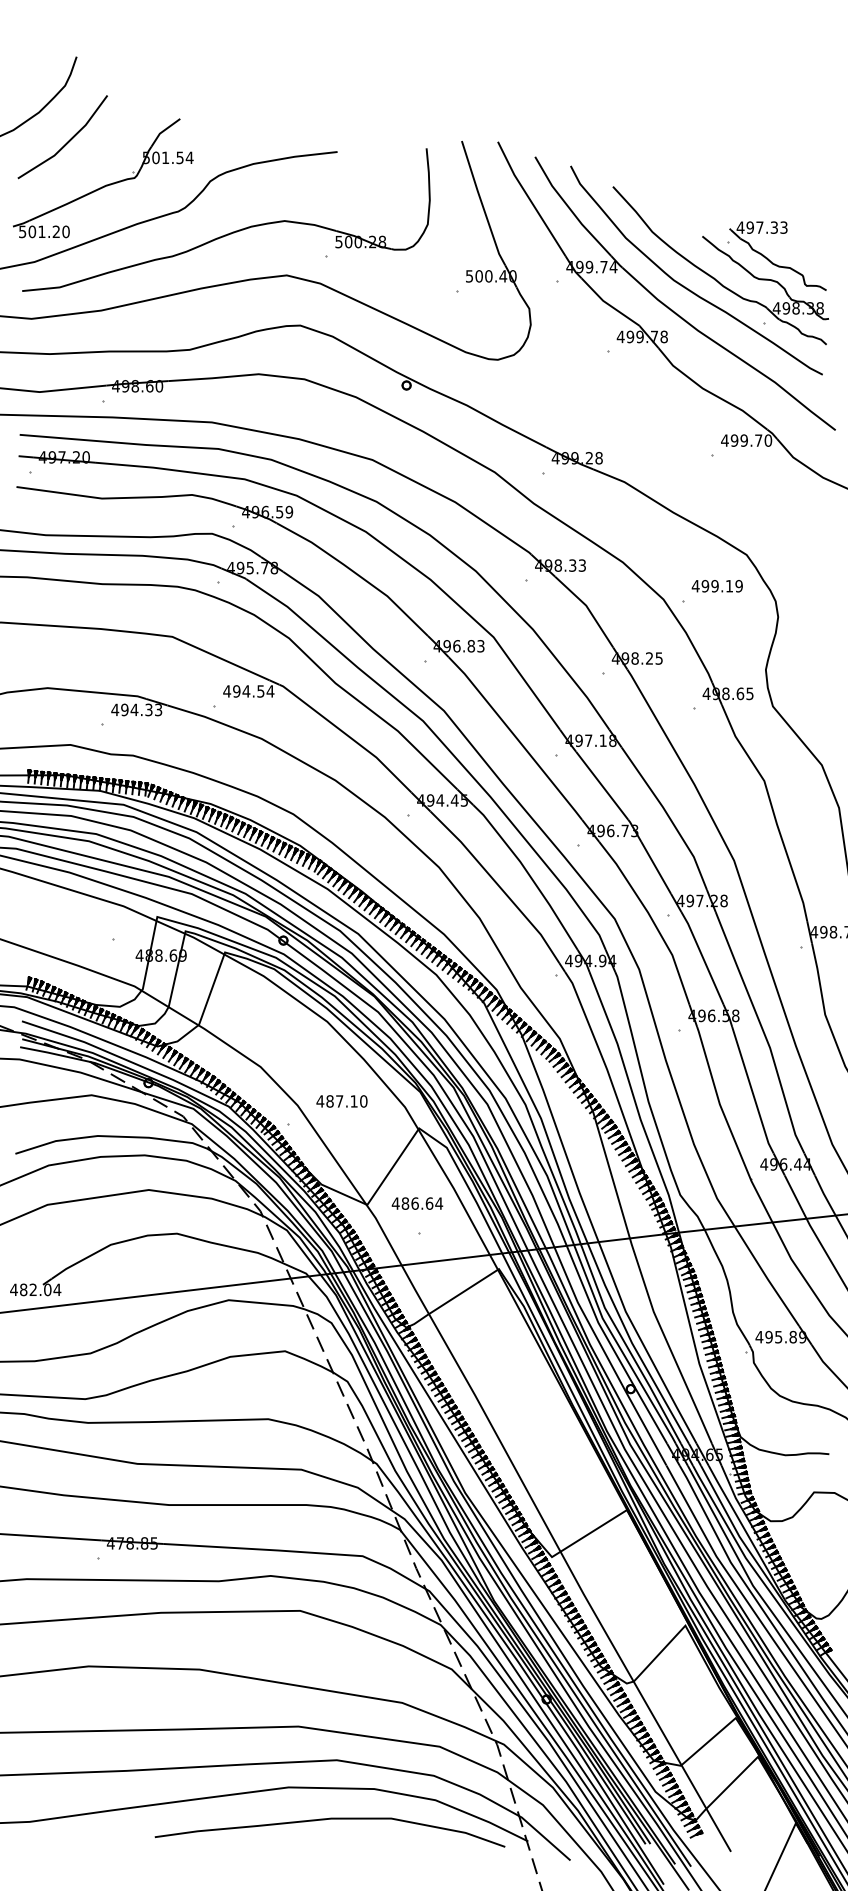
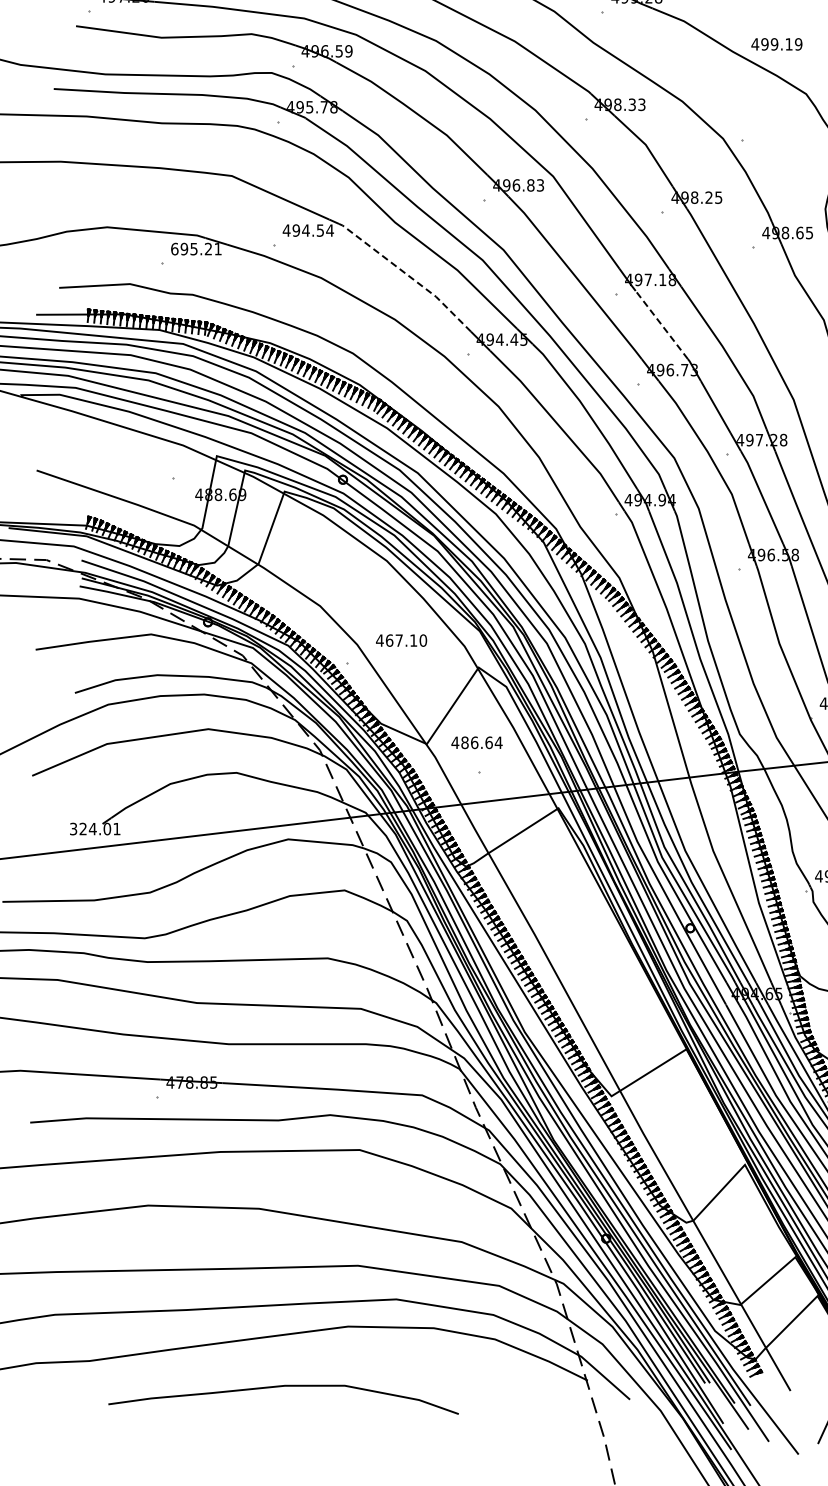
text: (716, 586) -> (776, 44), moved
text: (136, 709) -> (196, 248), 494.33 -> 695.21
line: (347, 735) -> (407, 274), solid -> dashed
line: (602, 785) -> (662, 324), solid -> dashed
text: (329, 1101) -> (389, 640), 487.10 -> 467.10
text: (35, 1289) -> (95, 828), 482.04 -> 324.01
curve: (325, 1820) -> (279, 1387), moved

